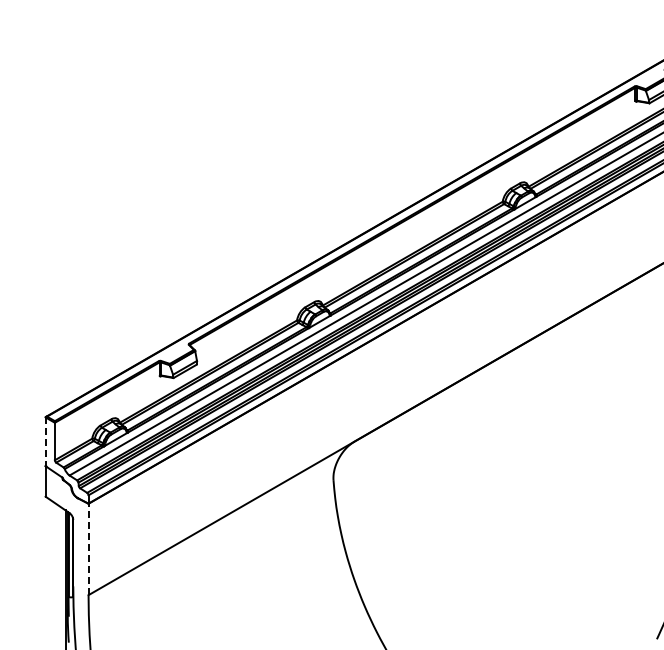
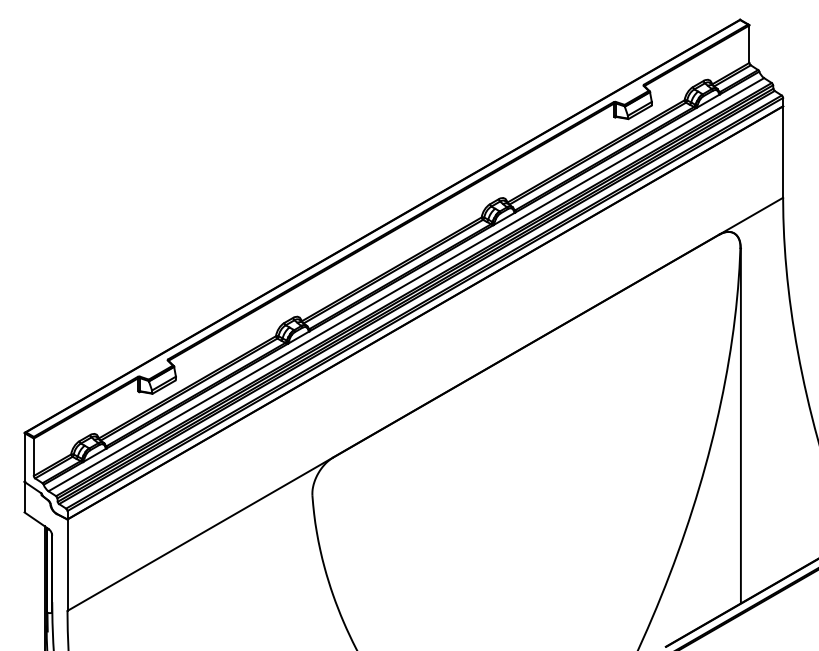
line: (45, 442) -> (24, 458), dashed -> solid
line: (88, 549) -> (67, 565), dashed -> solid

